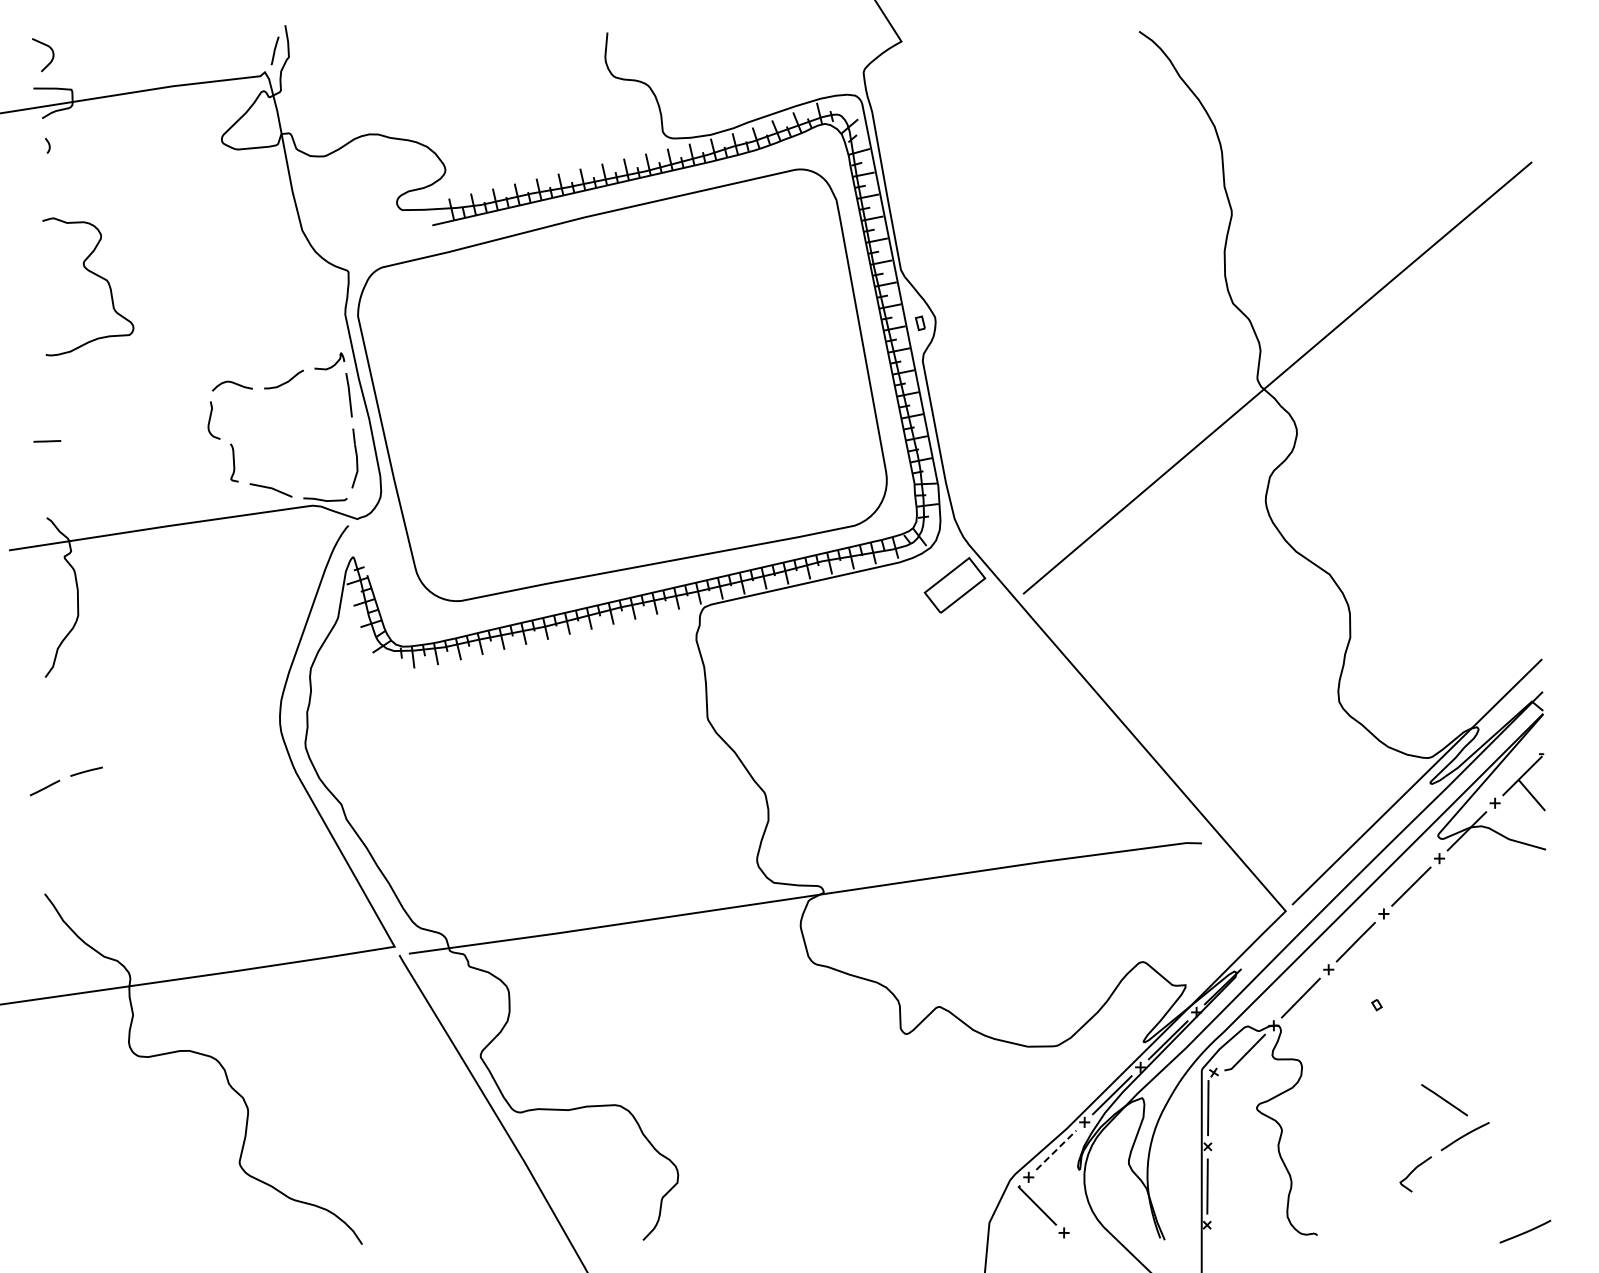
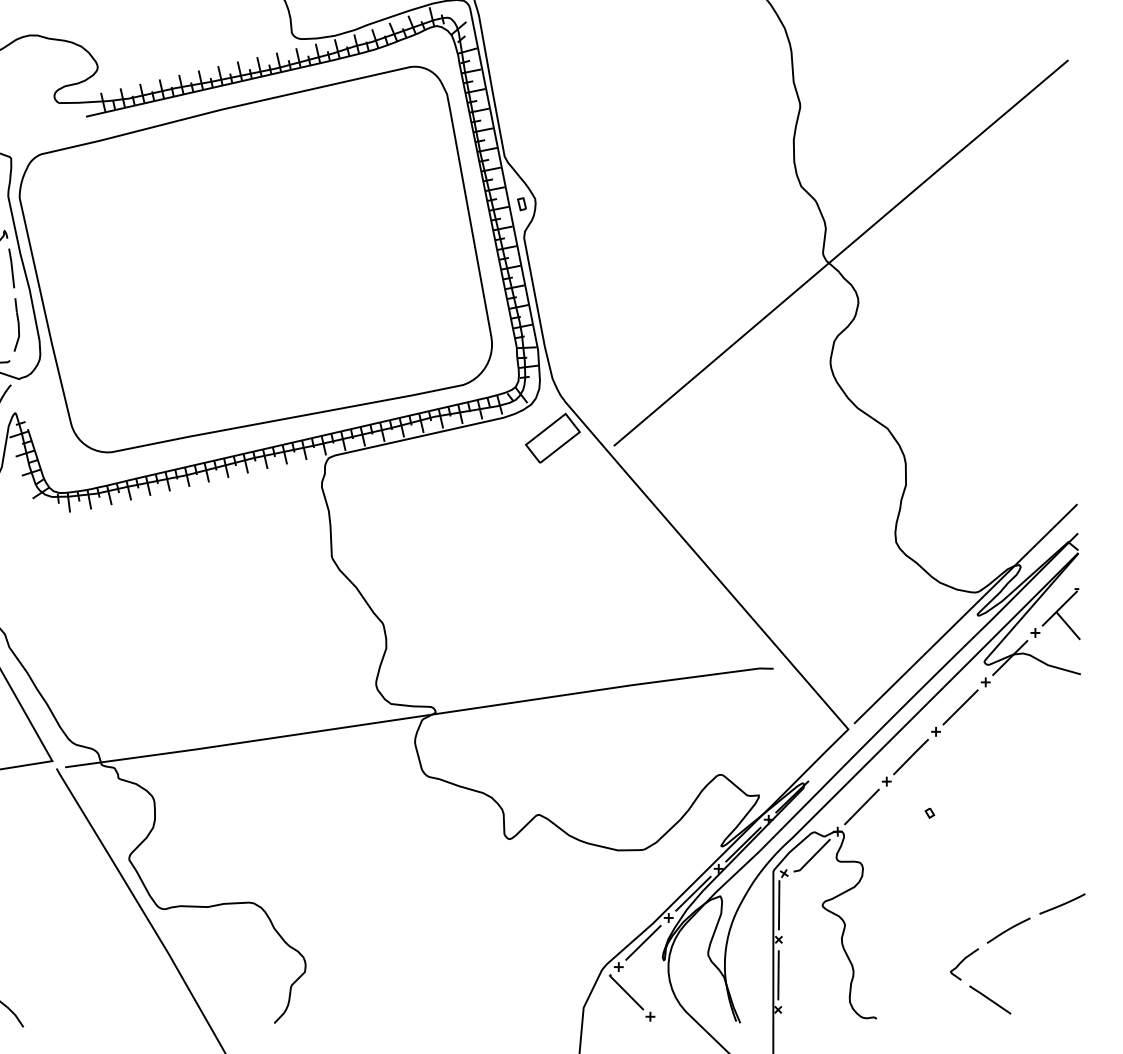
line: (1444, 1100) -> (990, 1000), moved
line: (1056, 1149) -> (643, 942), dashed -> solid
line: (1525, 1231) -> (1062, 903), moved

